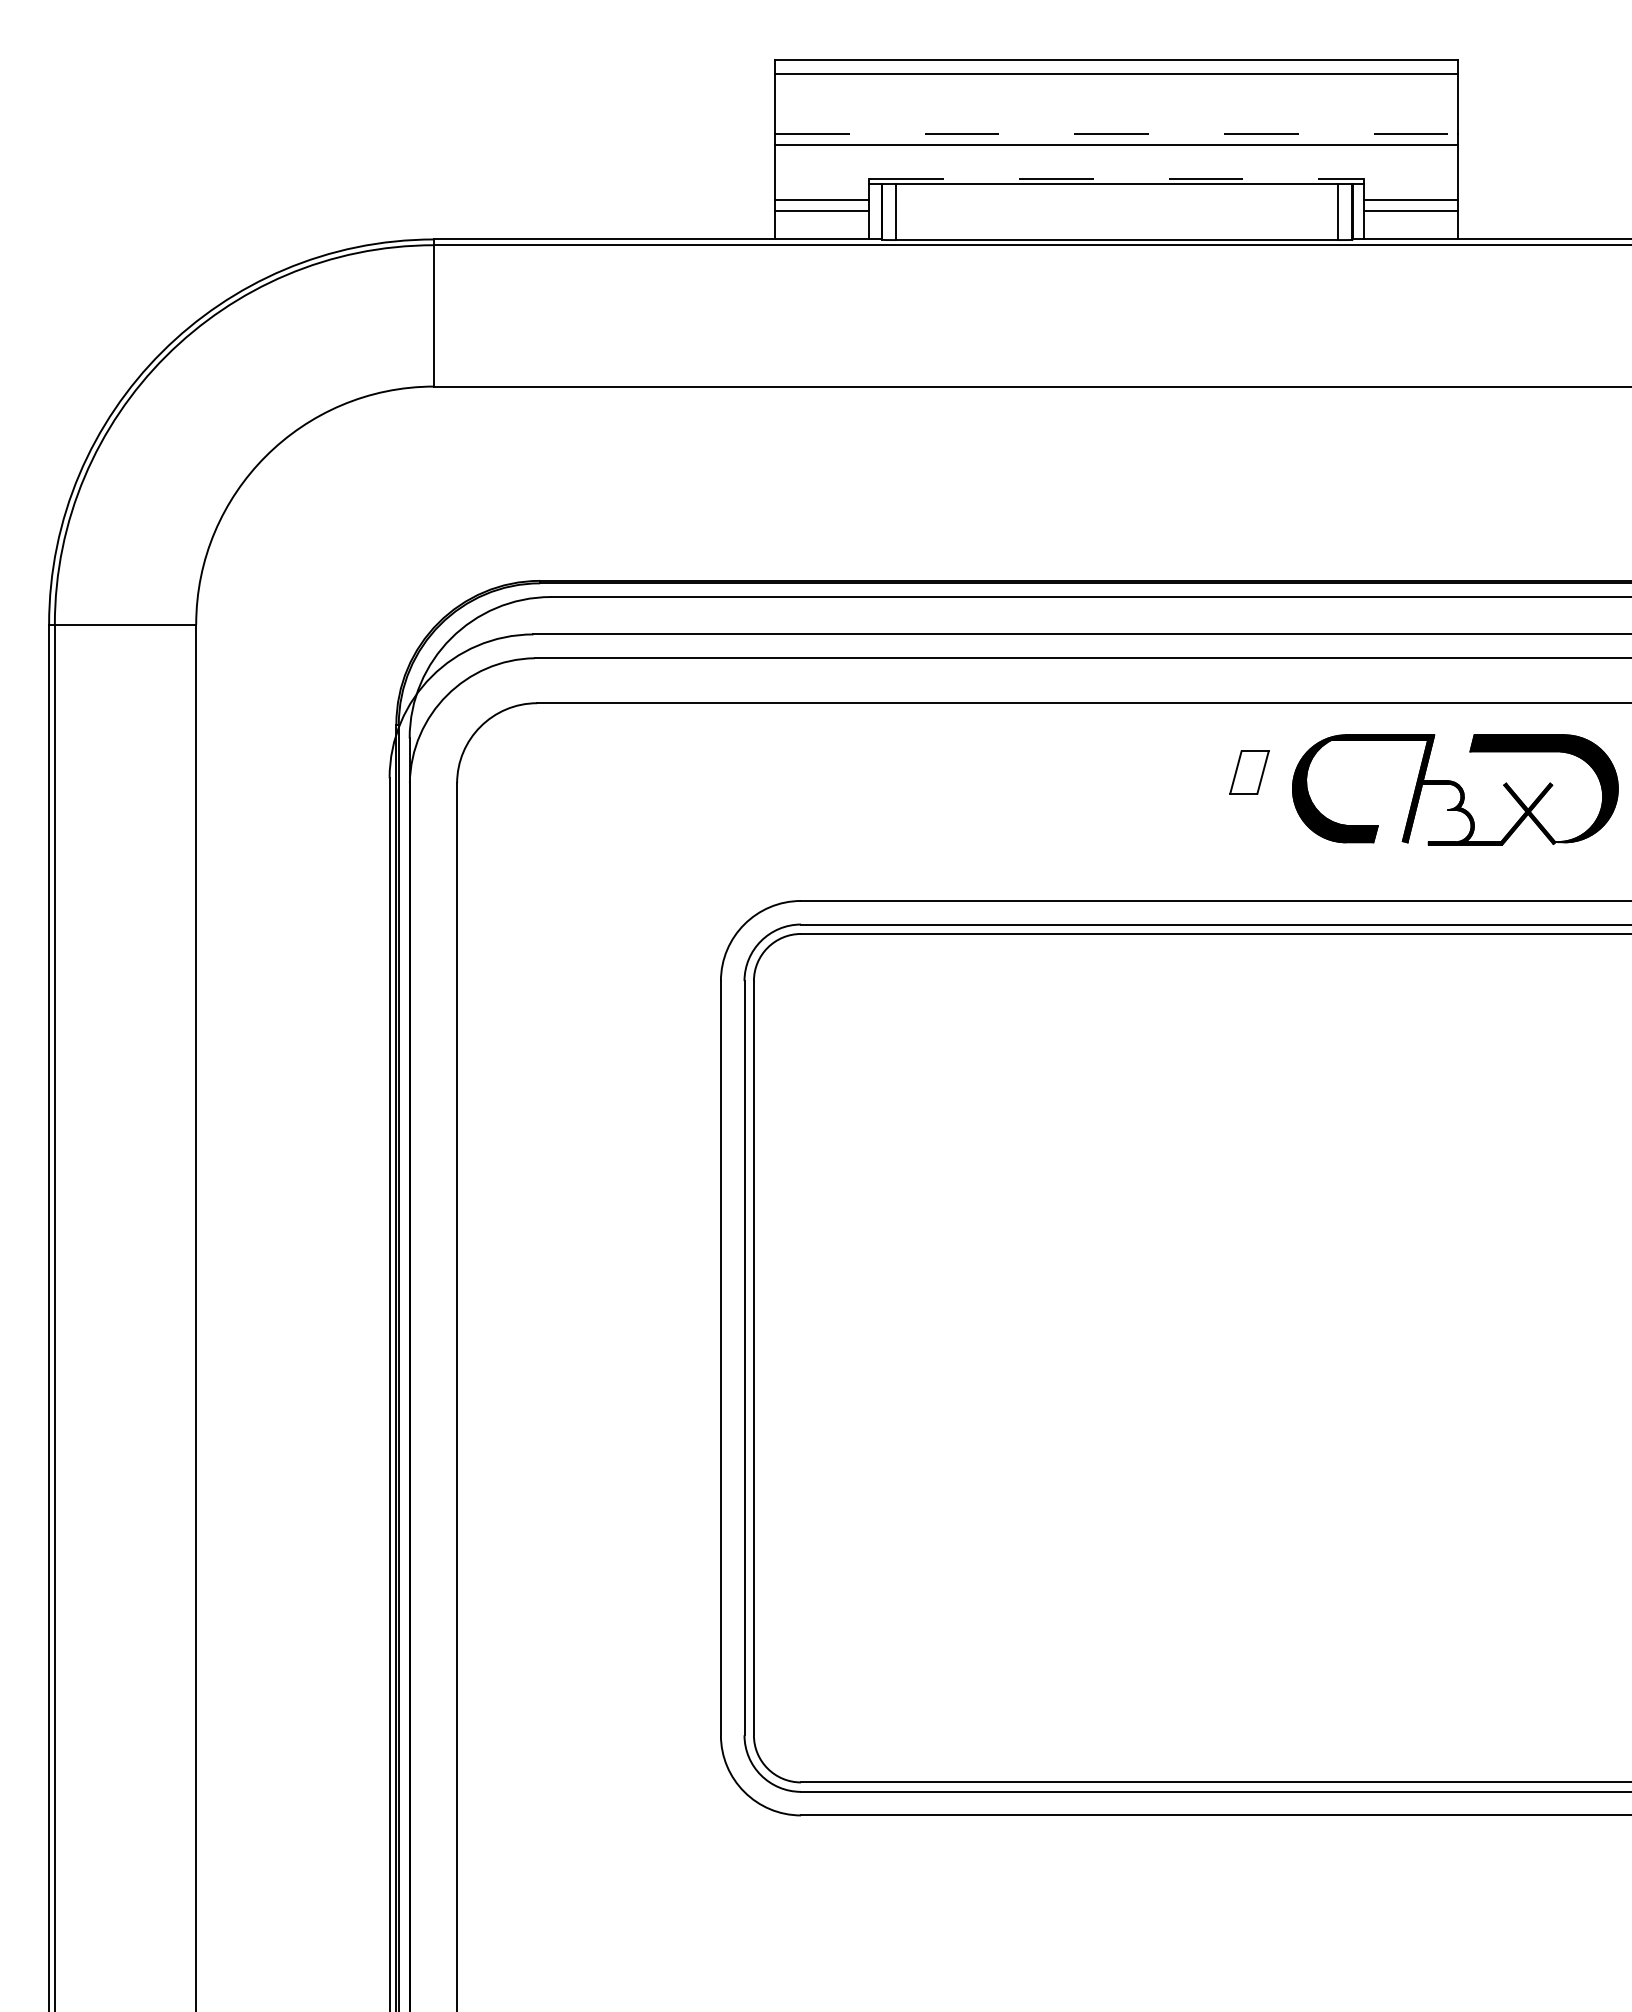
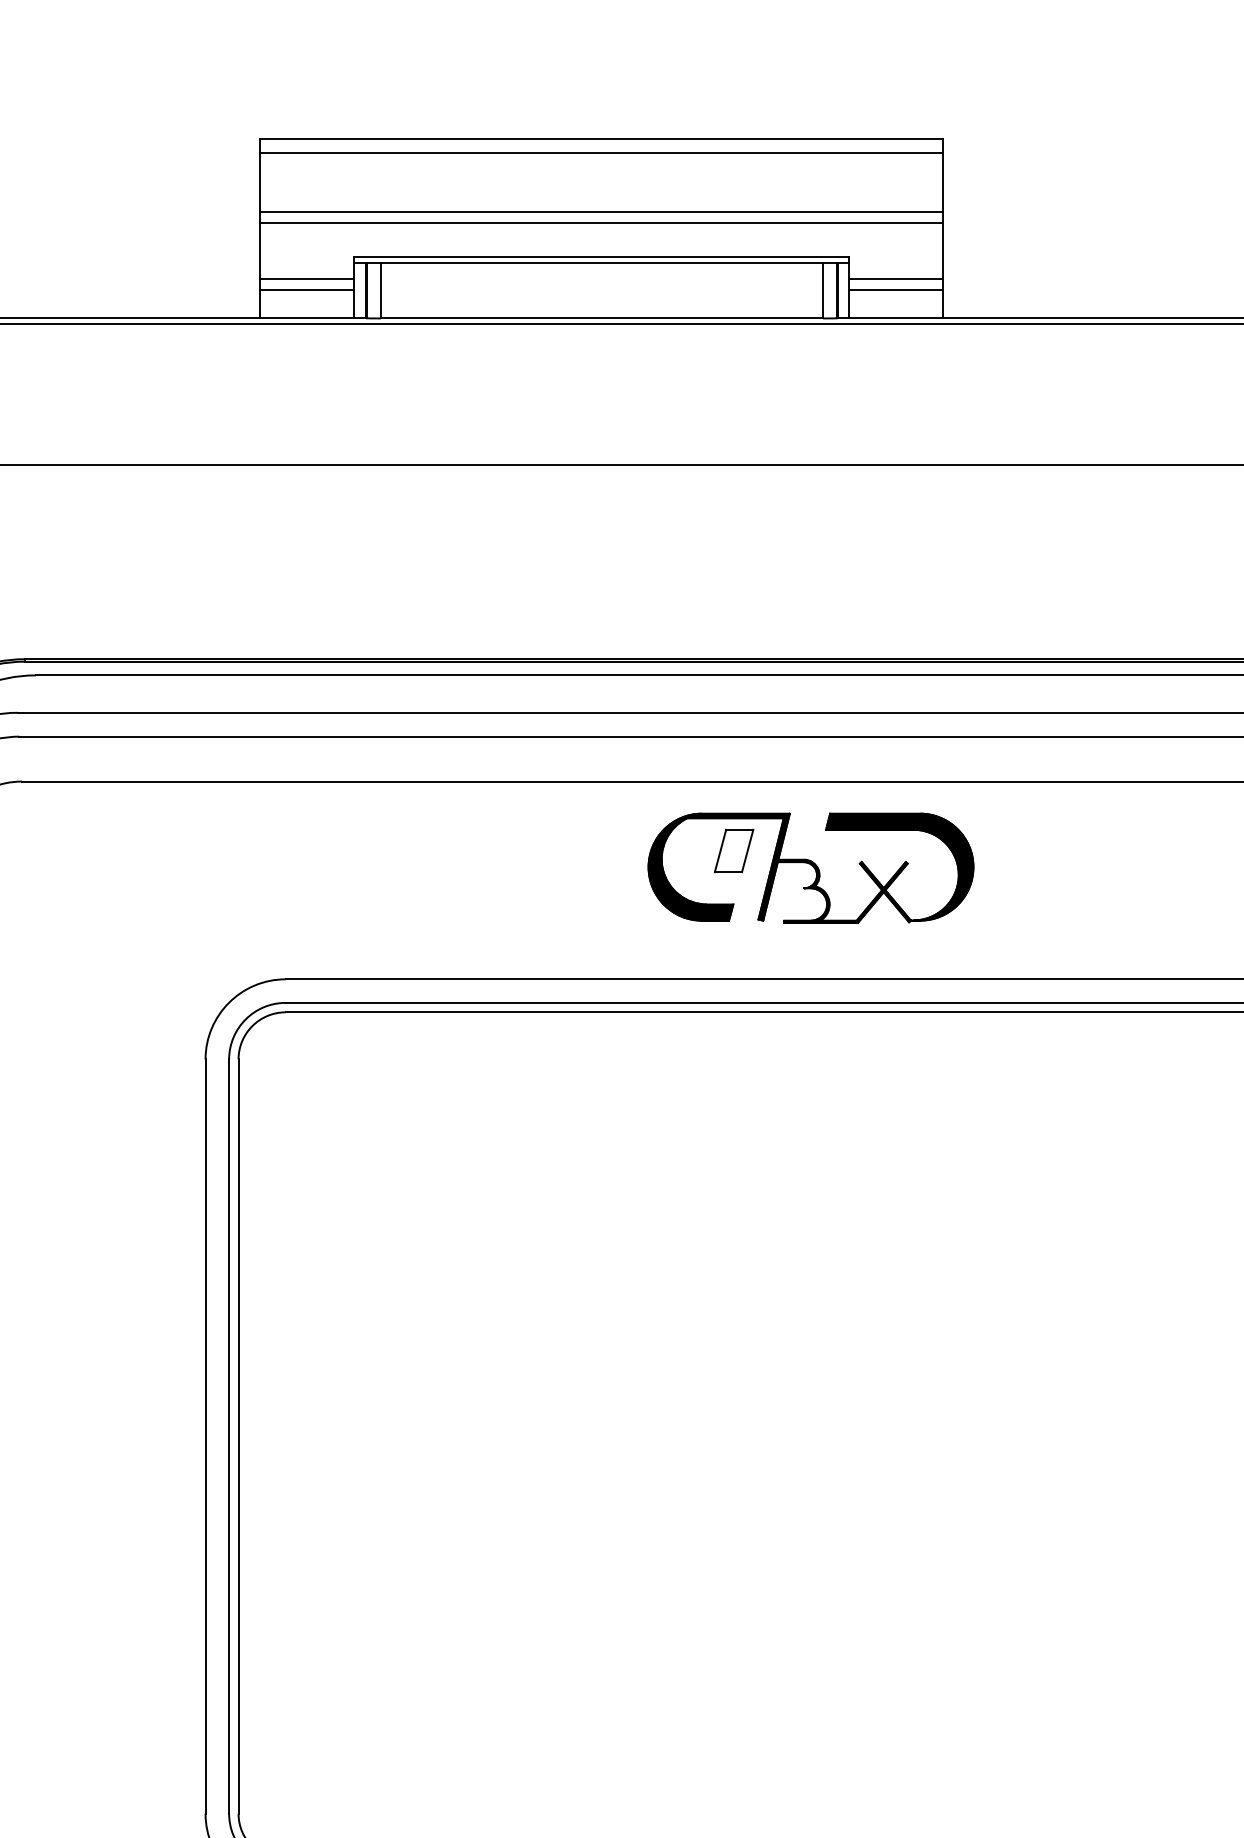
line: (1116, 133) -> (601, 211), dashed -> solid
line: (1117, 178) -> (602, 256), dashed -> solid
part: (1455, 789) -> (811, 867), moved

